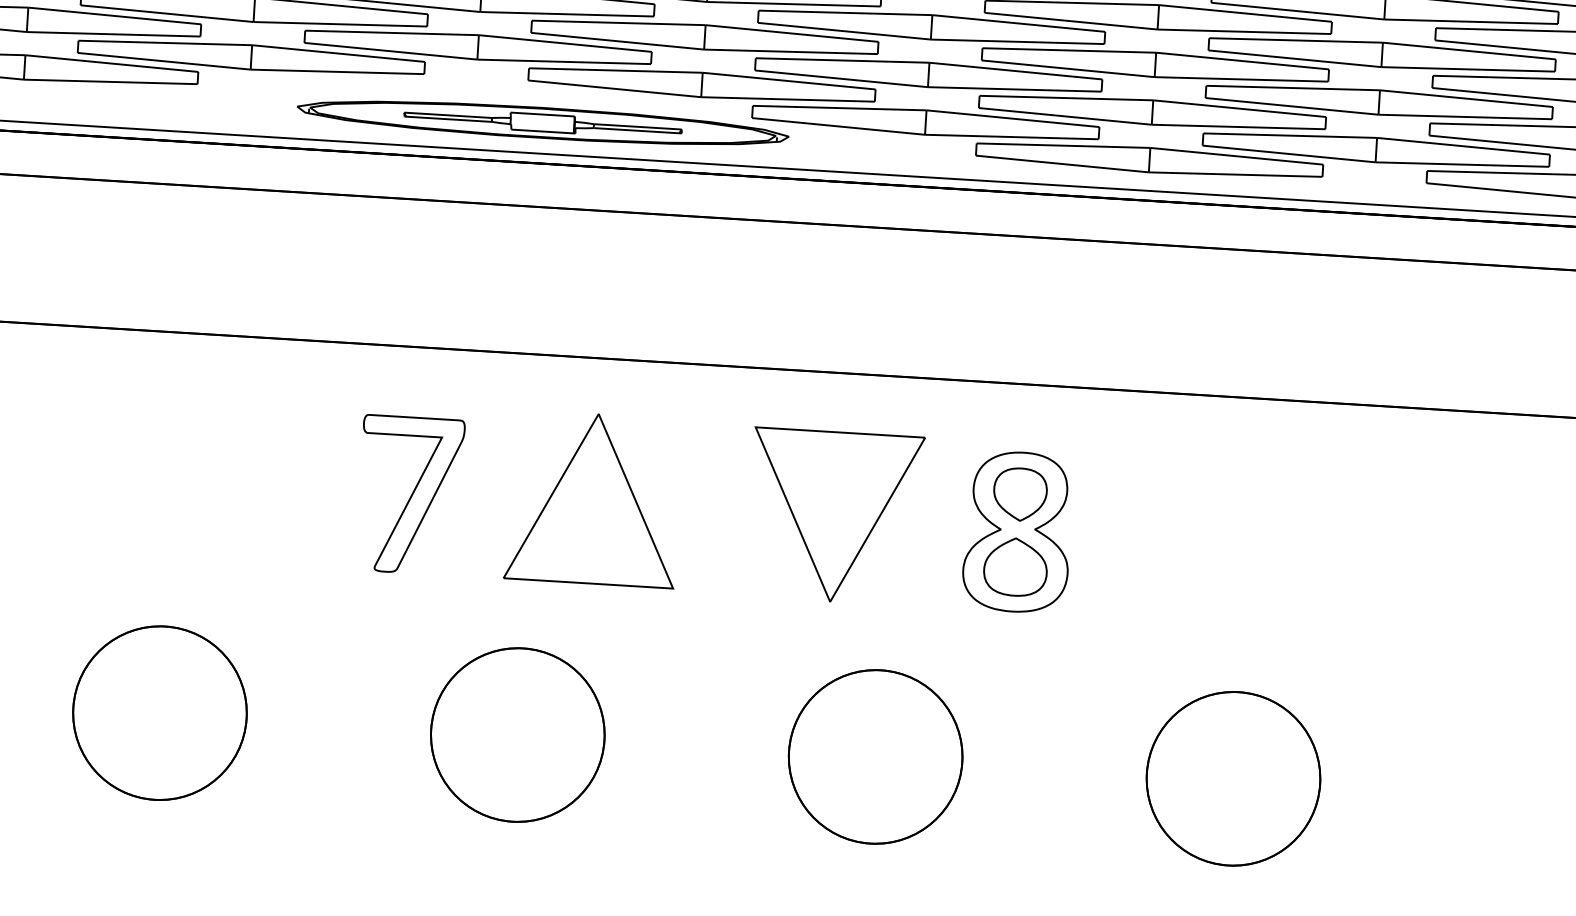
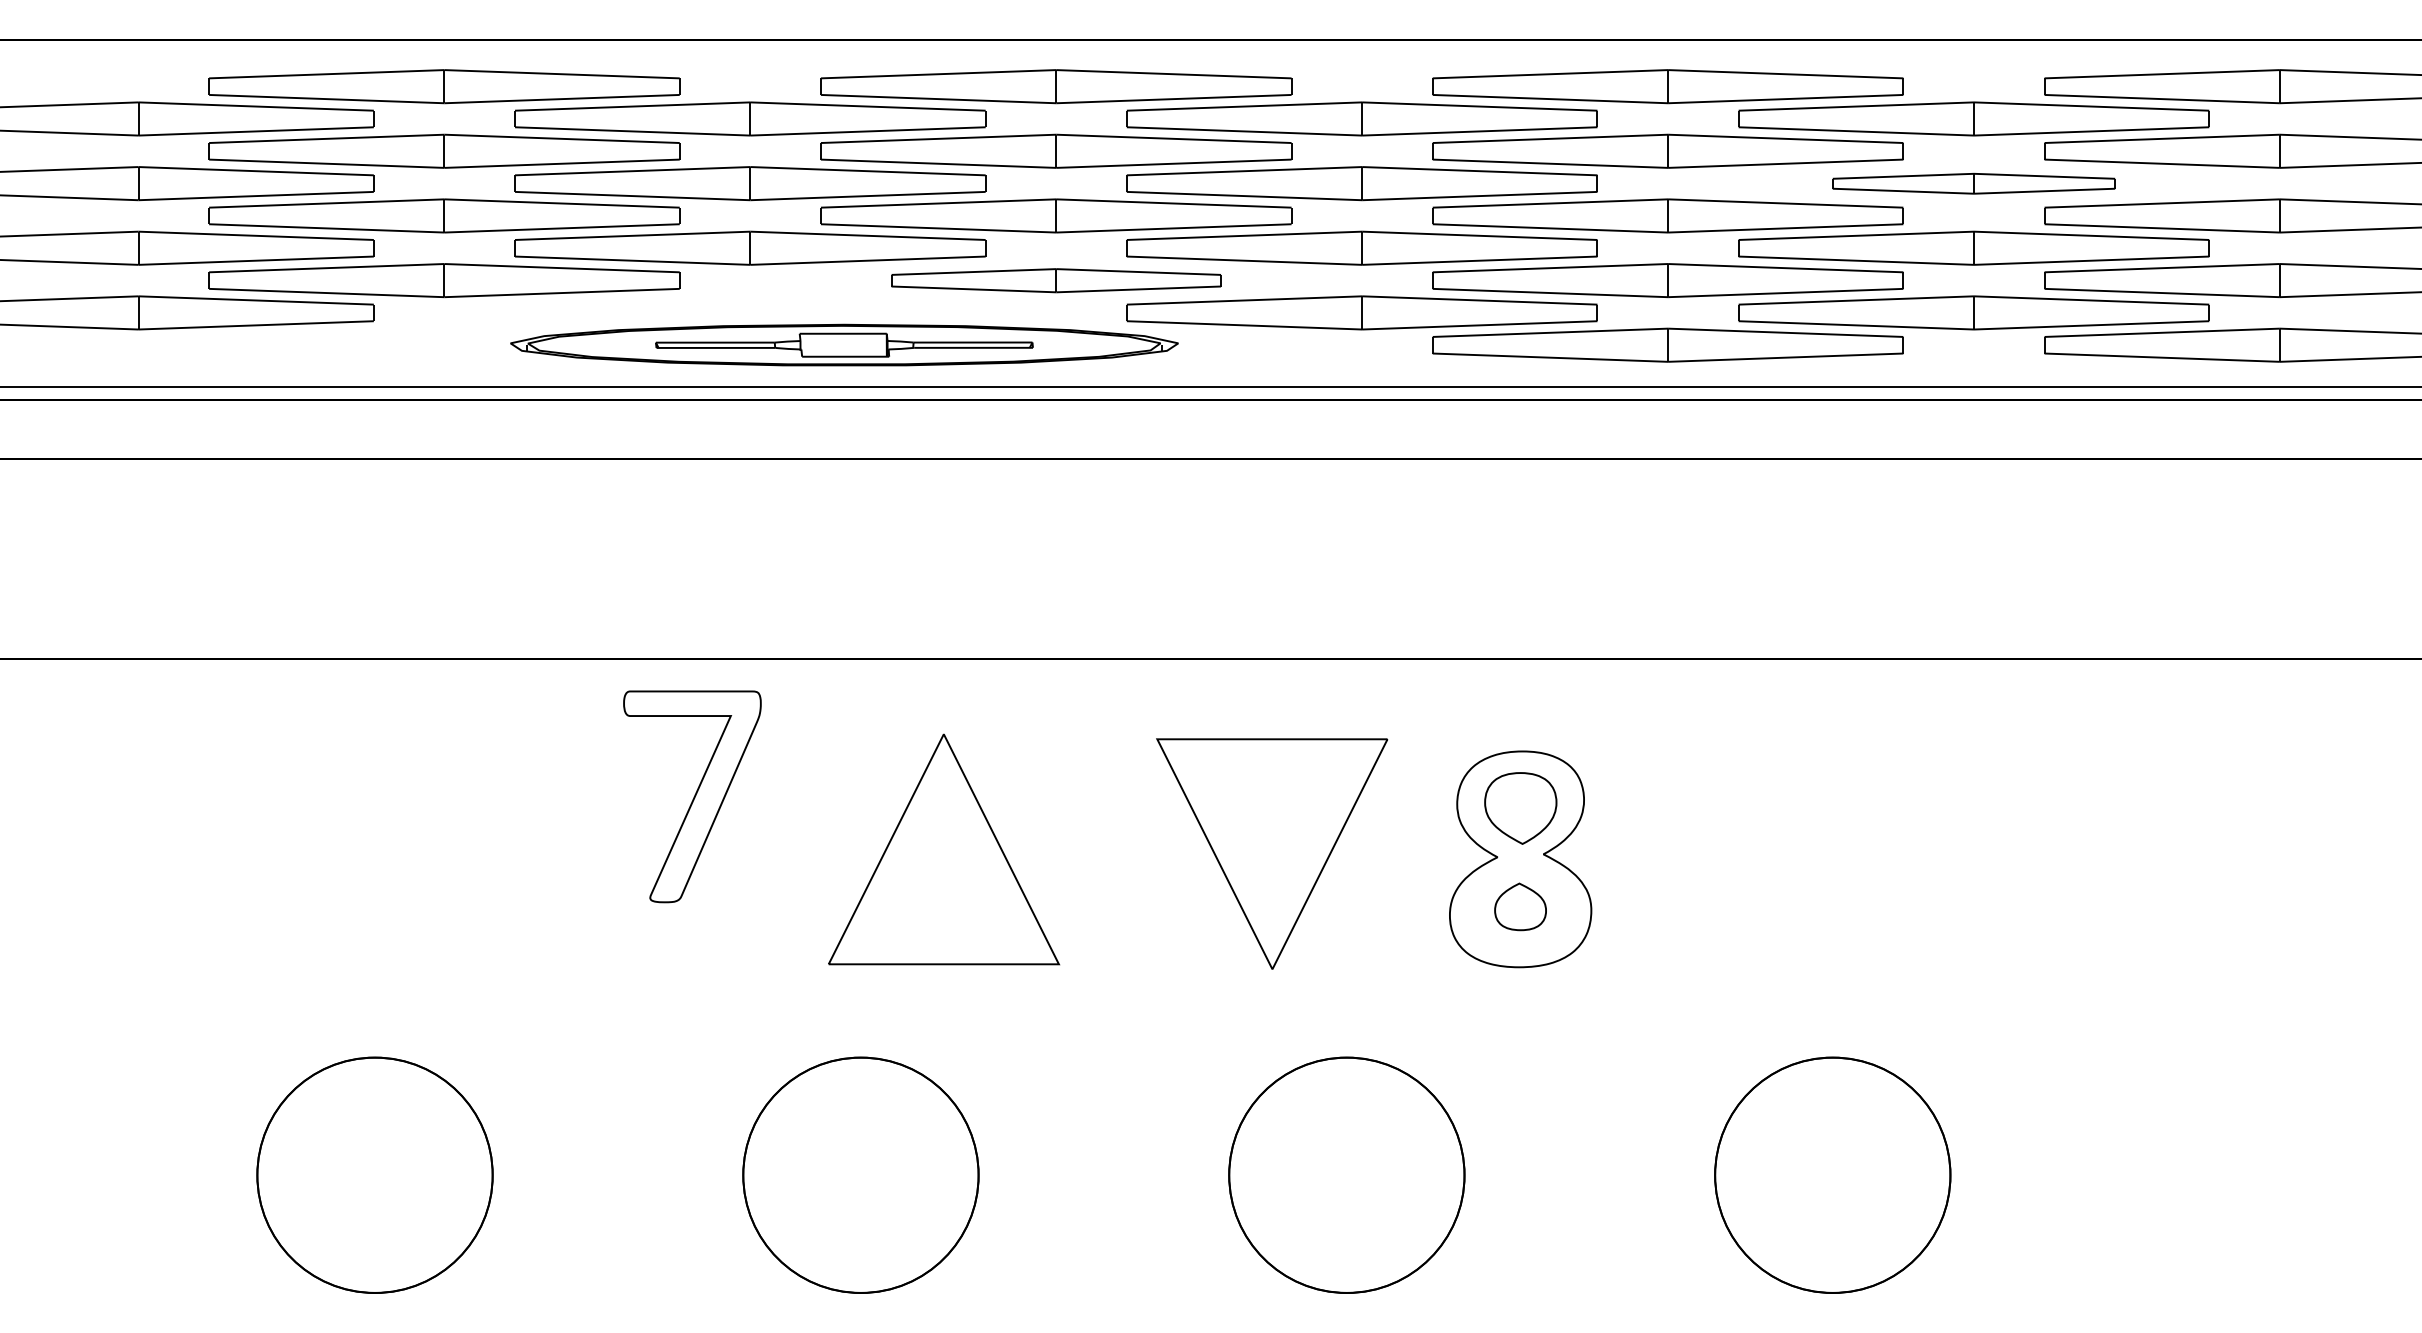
part: (1381, 54) -> (1973, 183), size x0.6
part: (702, 84) -> (1056, 280), size x0.7
part: (410, 495) -> (692, 796), moved
part: (1015, 566) -> (1520, 906), size x0.6

